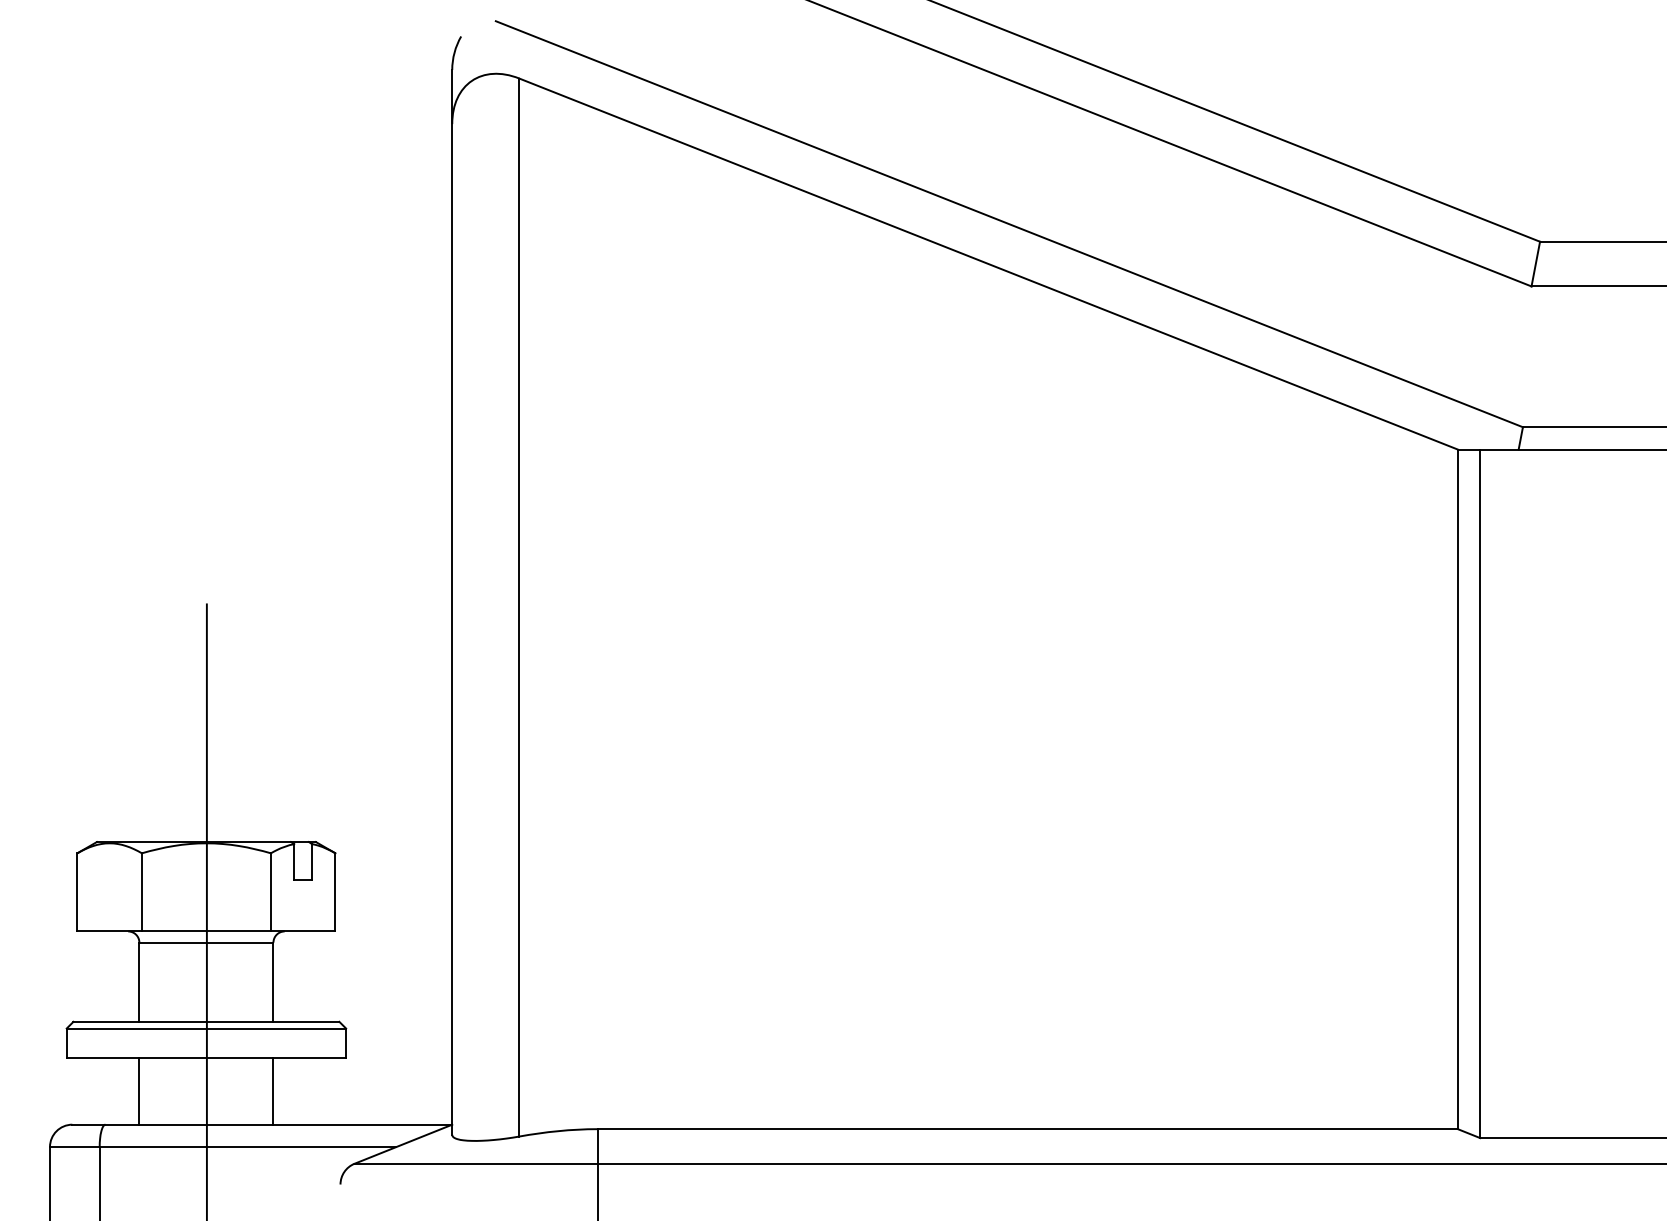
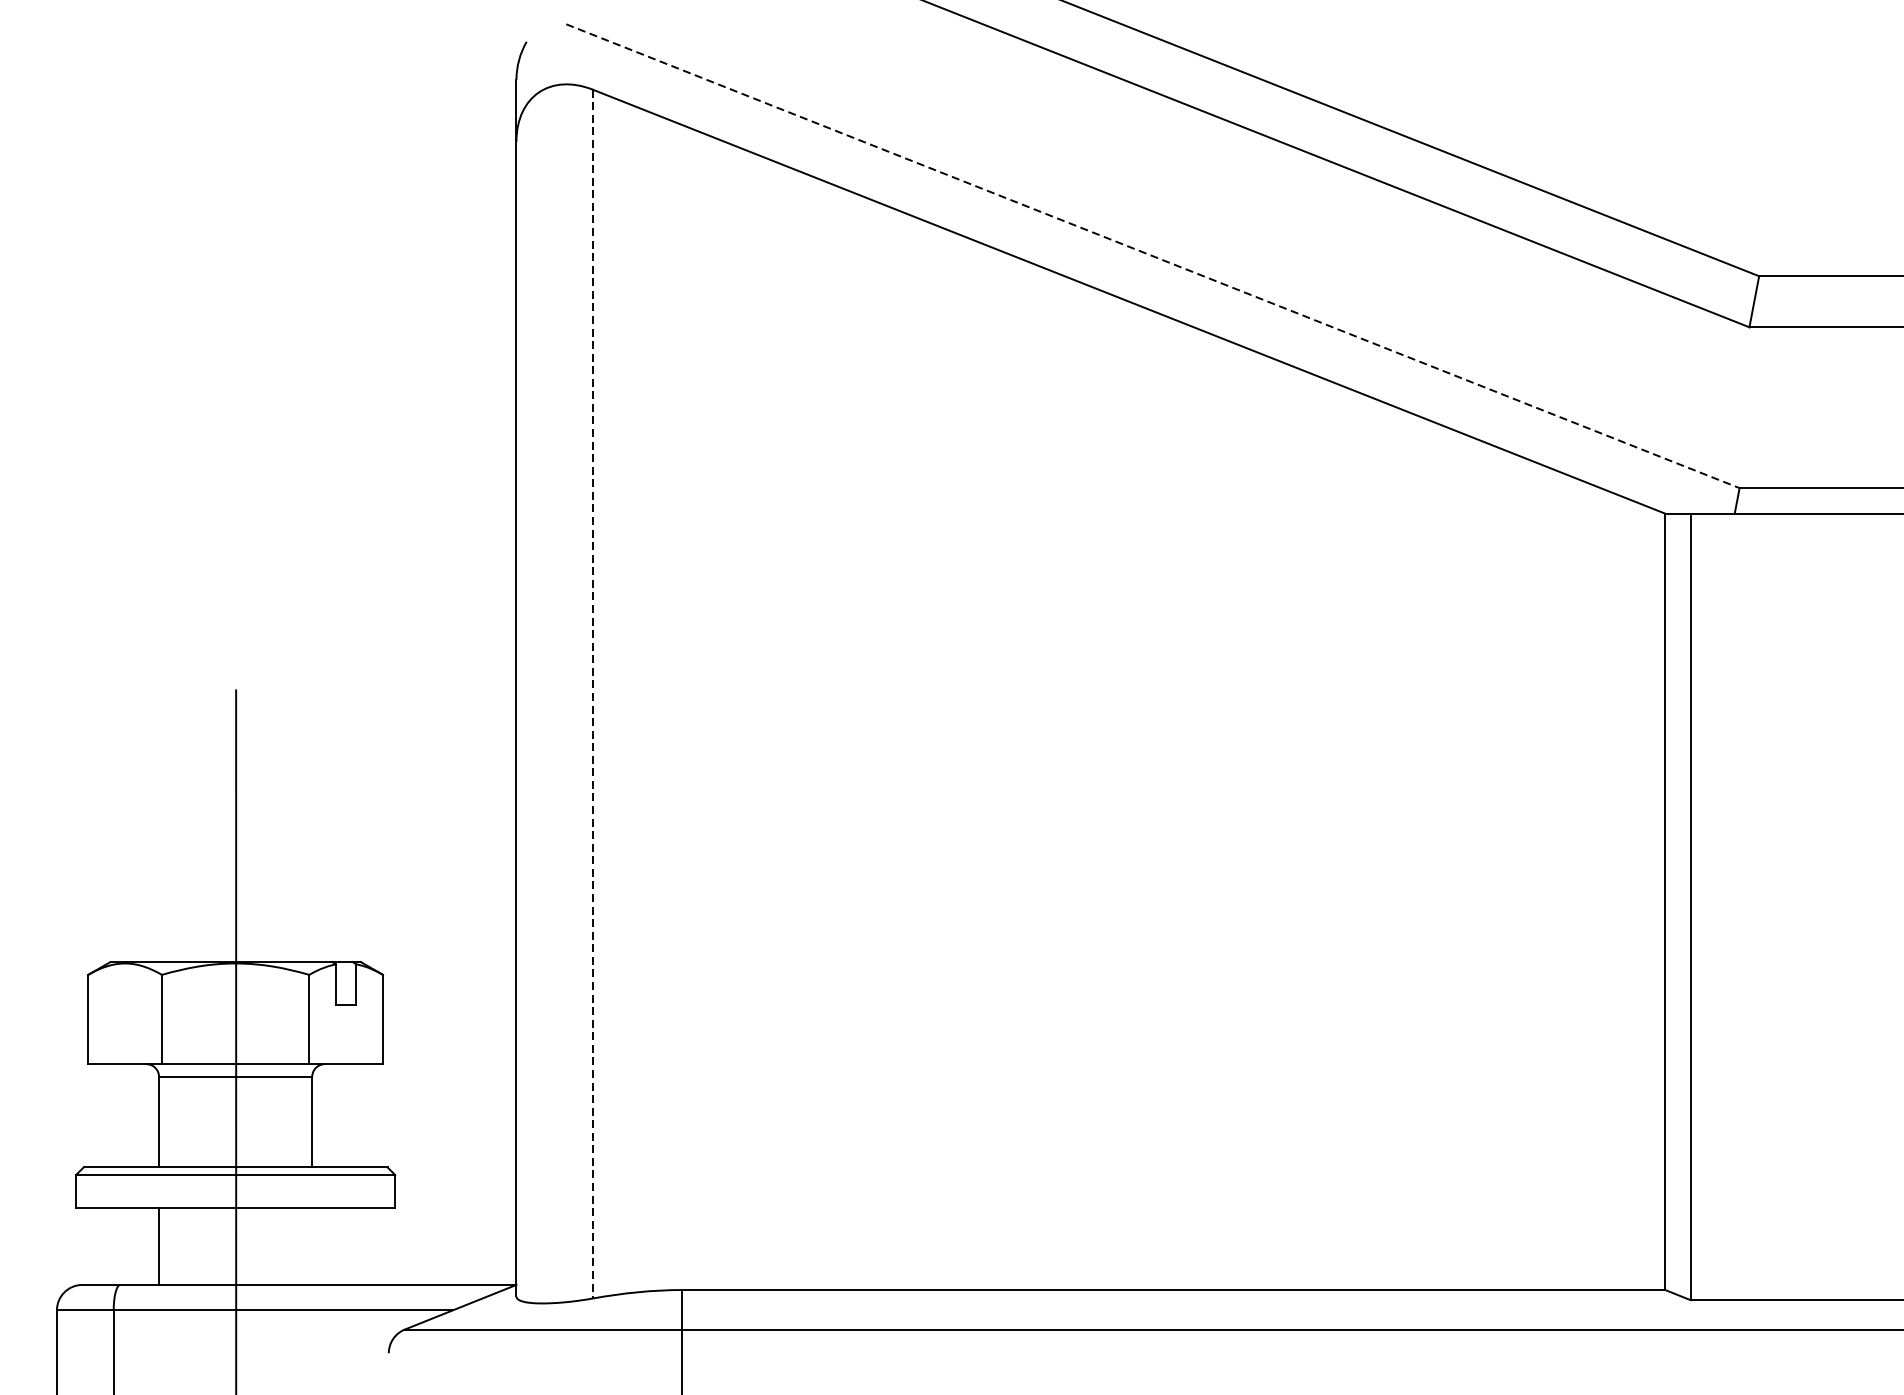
line: (1009, 224) -> (1153, 256), solid -> dashed
line: (519, 608) -> (593, 695), solid -> dashed
line: (273, 1090) -> (312, 1245), removed

